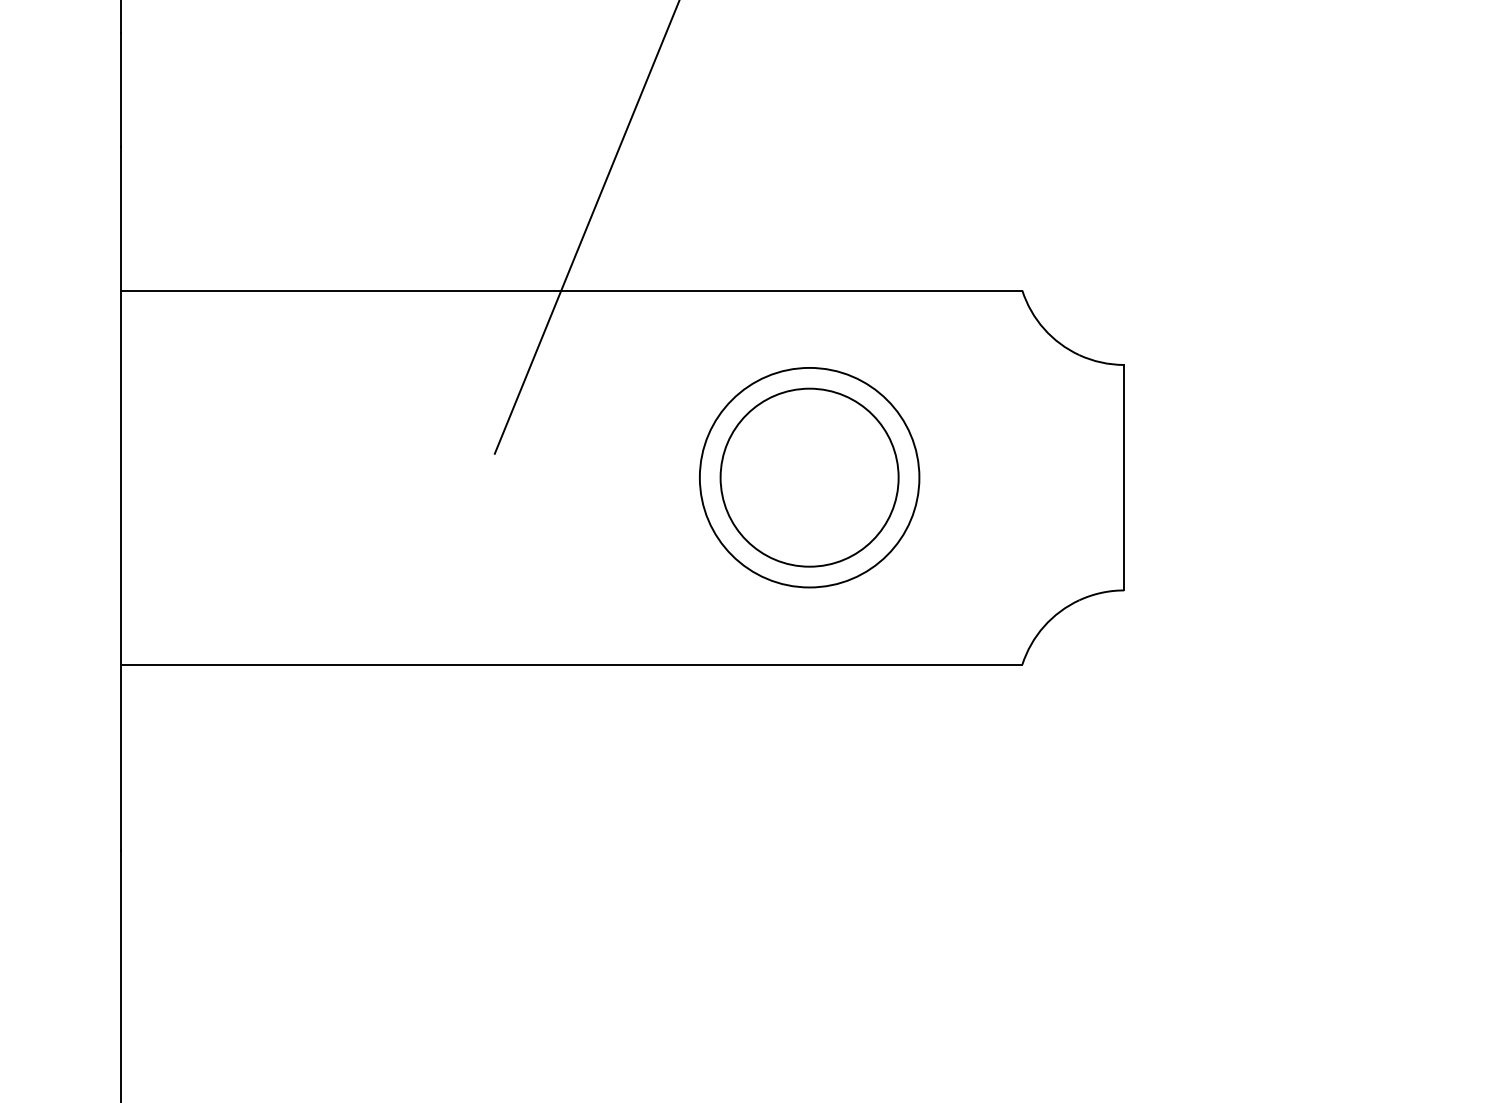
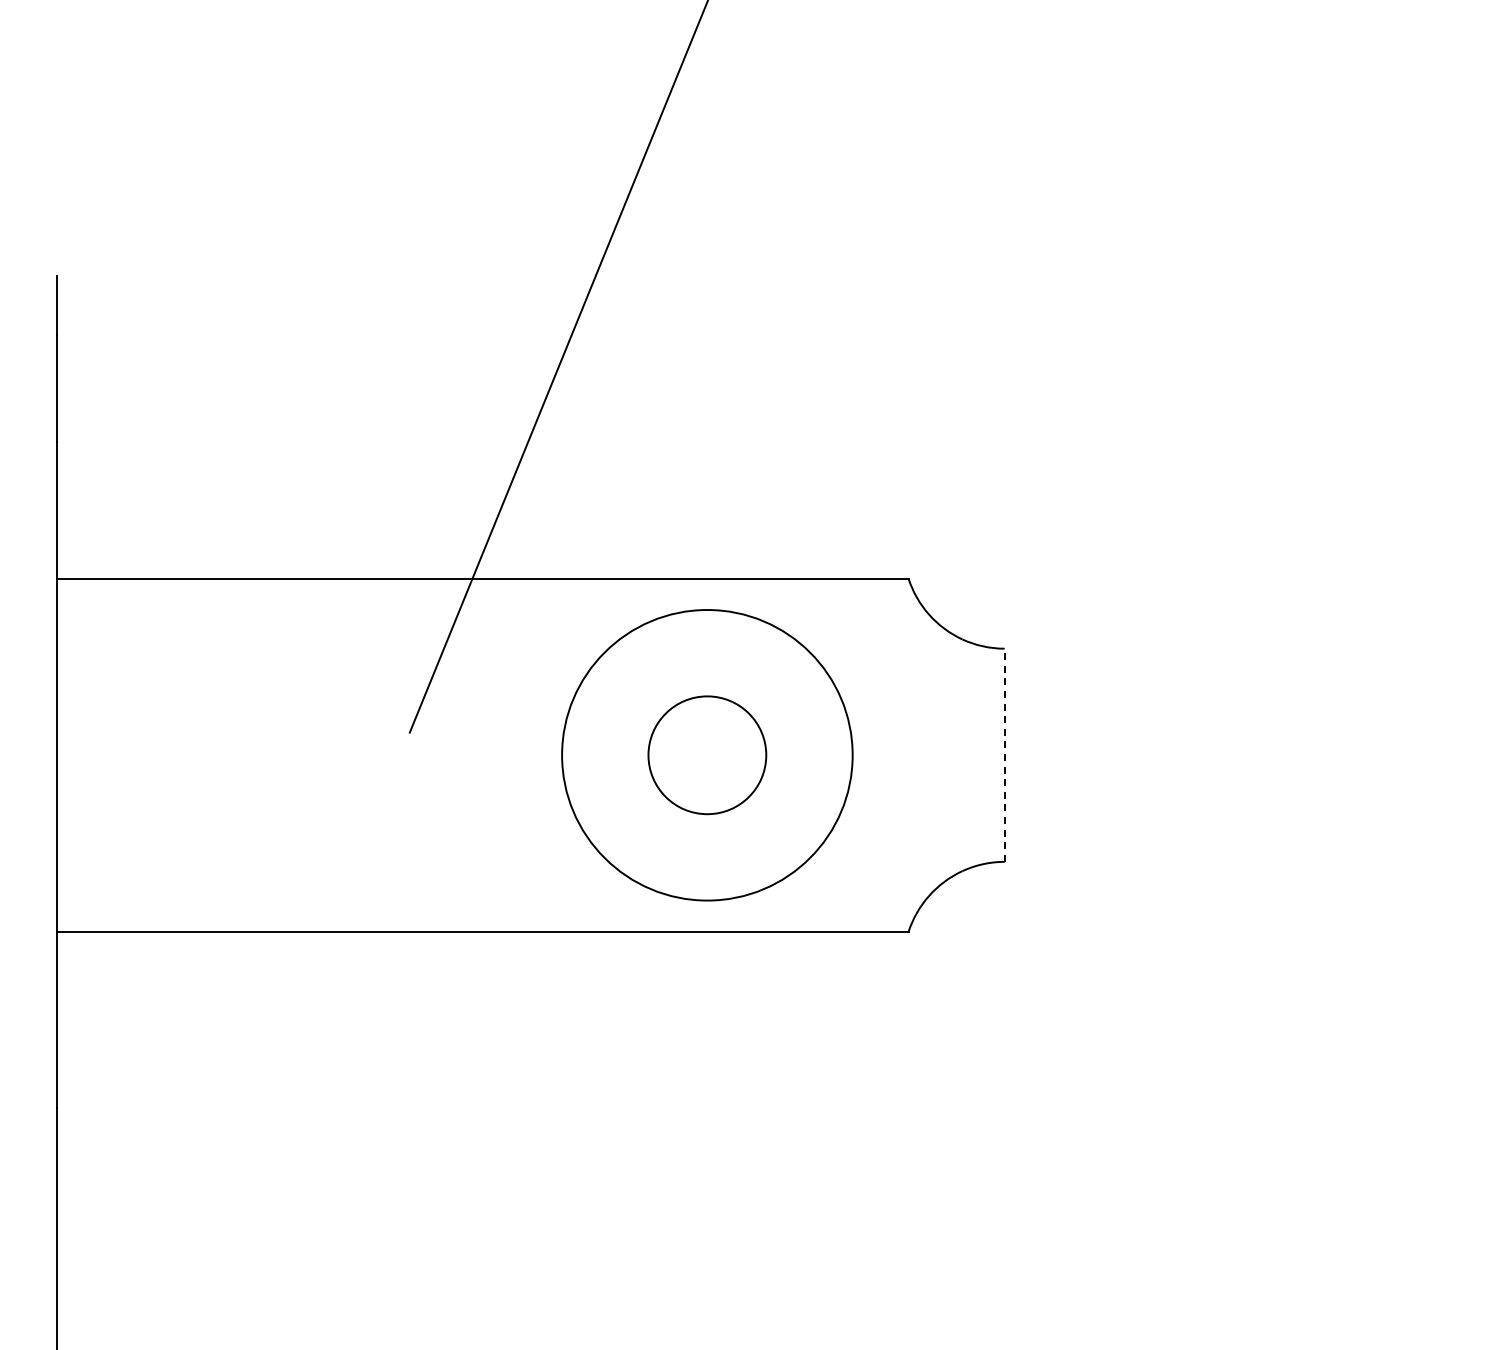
circle: (809, 477) -> (707, 755), size x0.7
circle: (809, 477) -> (707, 755), size x1.4
line: (1123, 477) -> (1004, 755), solid -> dashed

